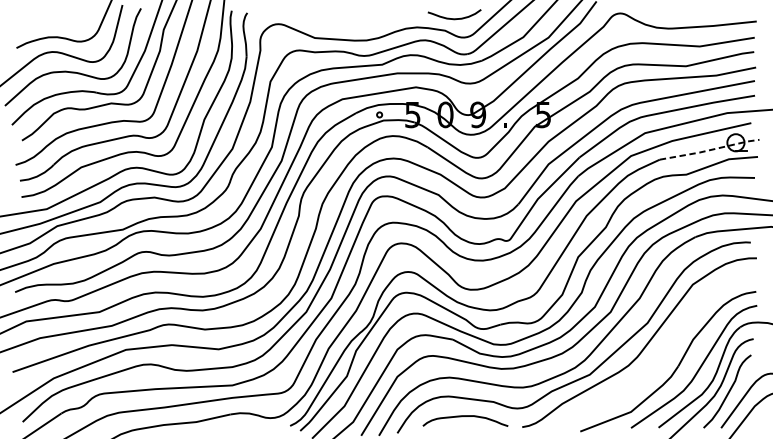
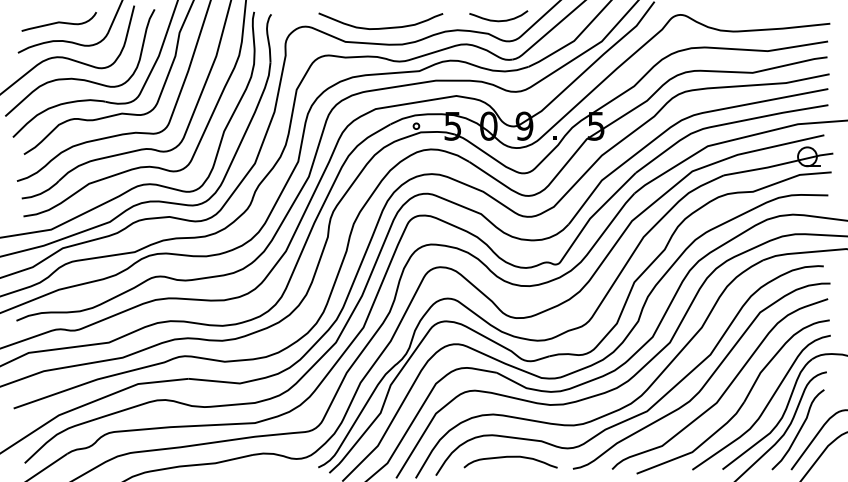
curve: (53, 19) -> (58, 21), added
curve: (346, 24) -> (380, 27), added
line: (710, 149) -> (779, 164), dashed -> solid
curve: (661, 354) -> (725, 389), added

